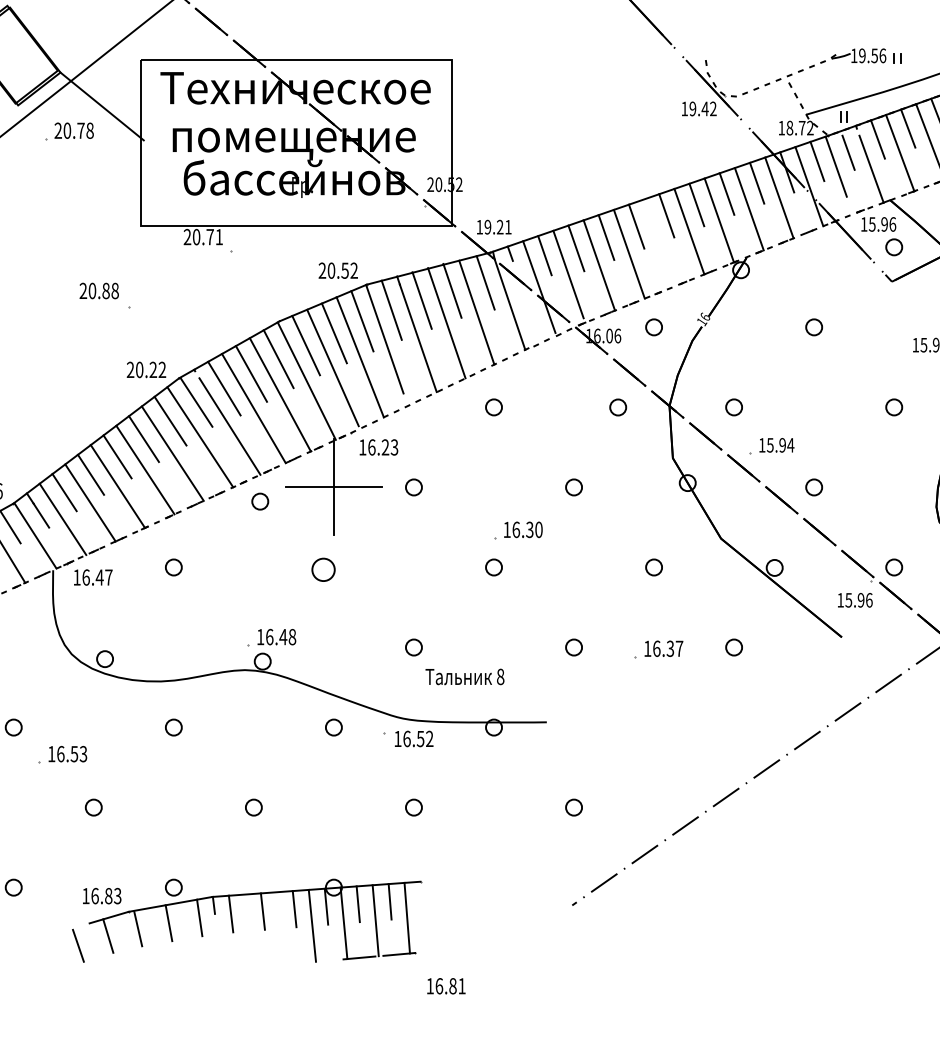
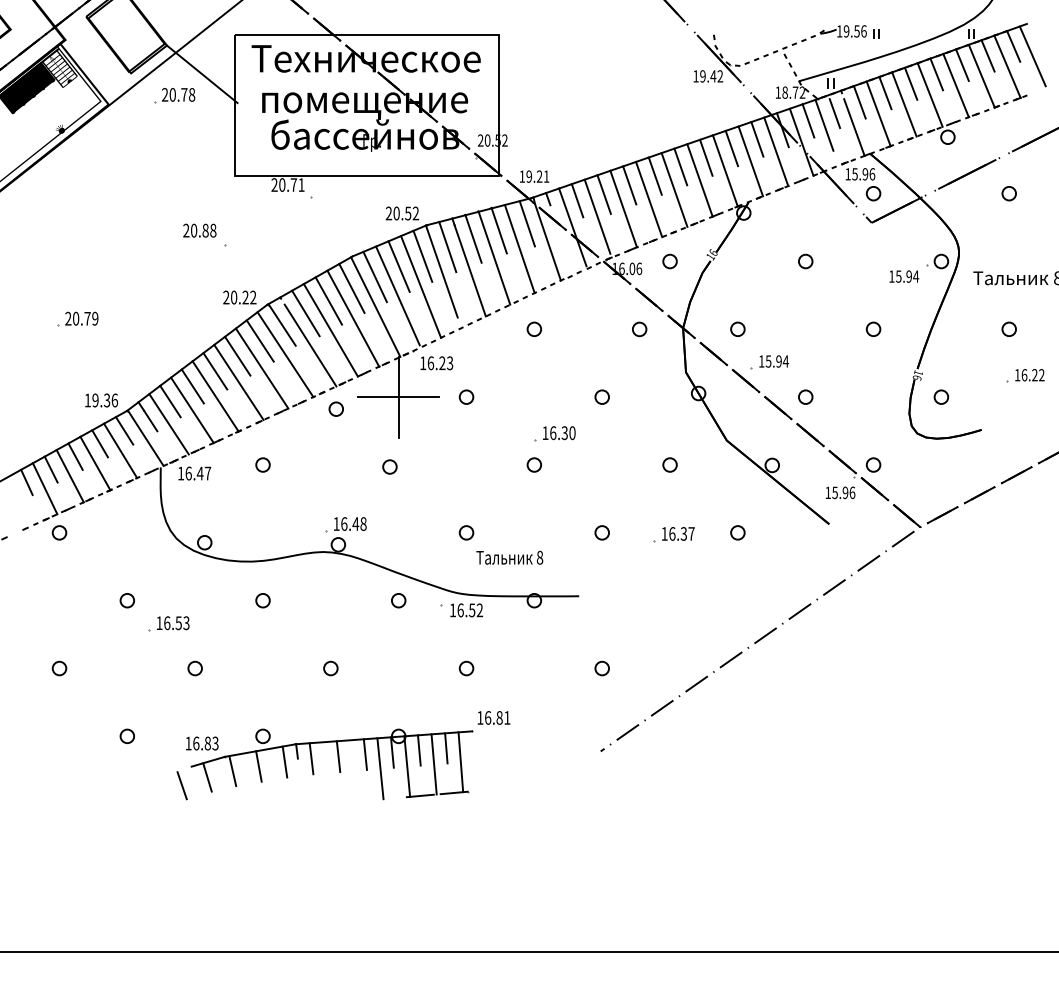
line: (659, 242) -> (674, 189), added
part: (323, 569) -> (389, 466), size x0.71
text: (445, 985) -> (493, 717), moved

